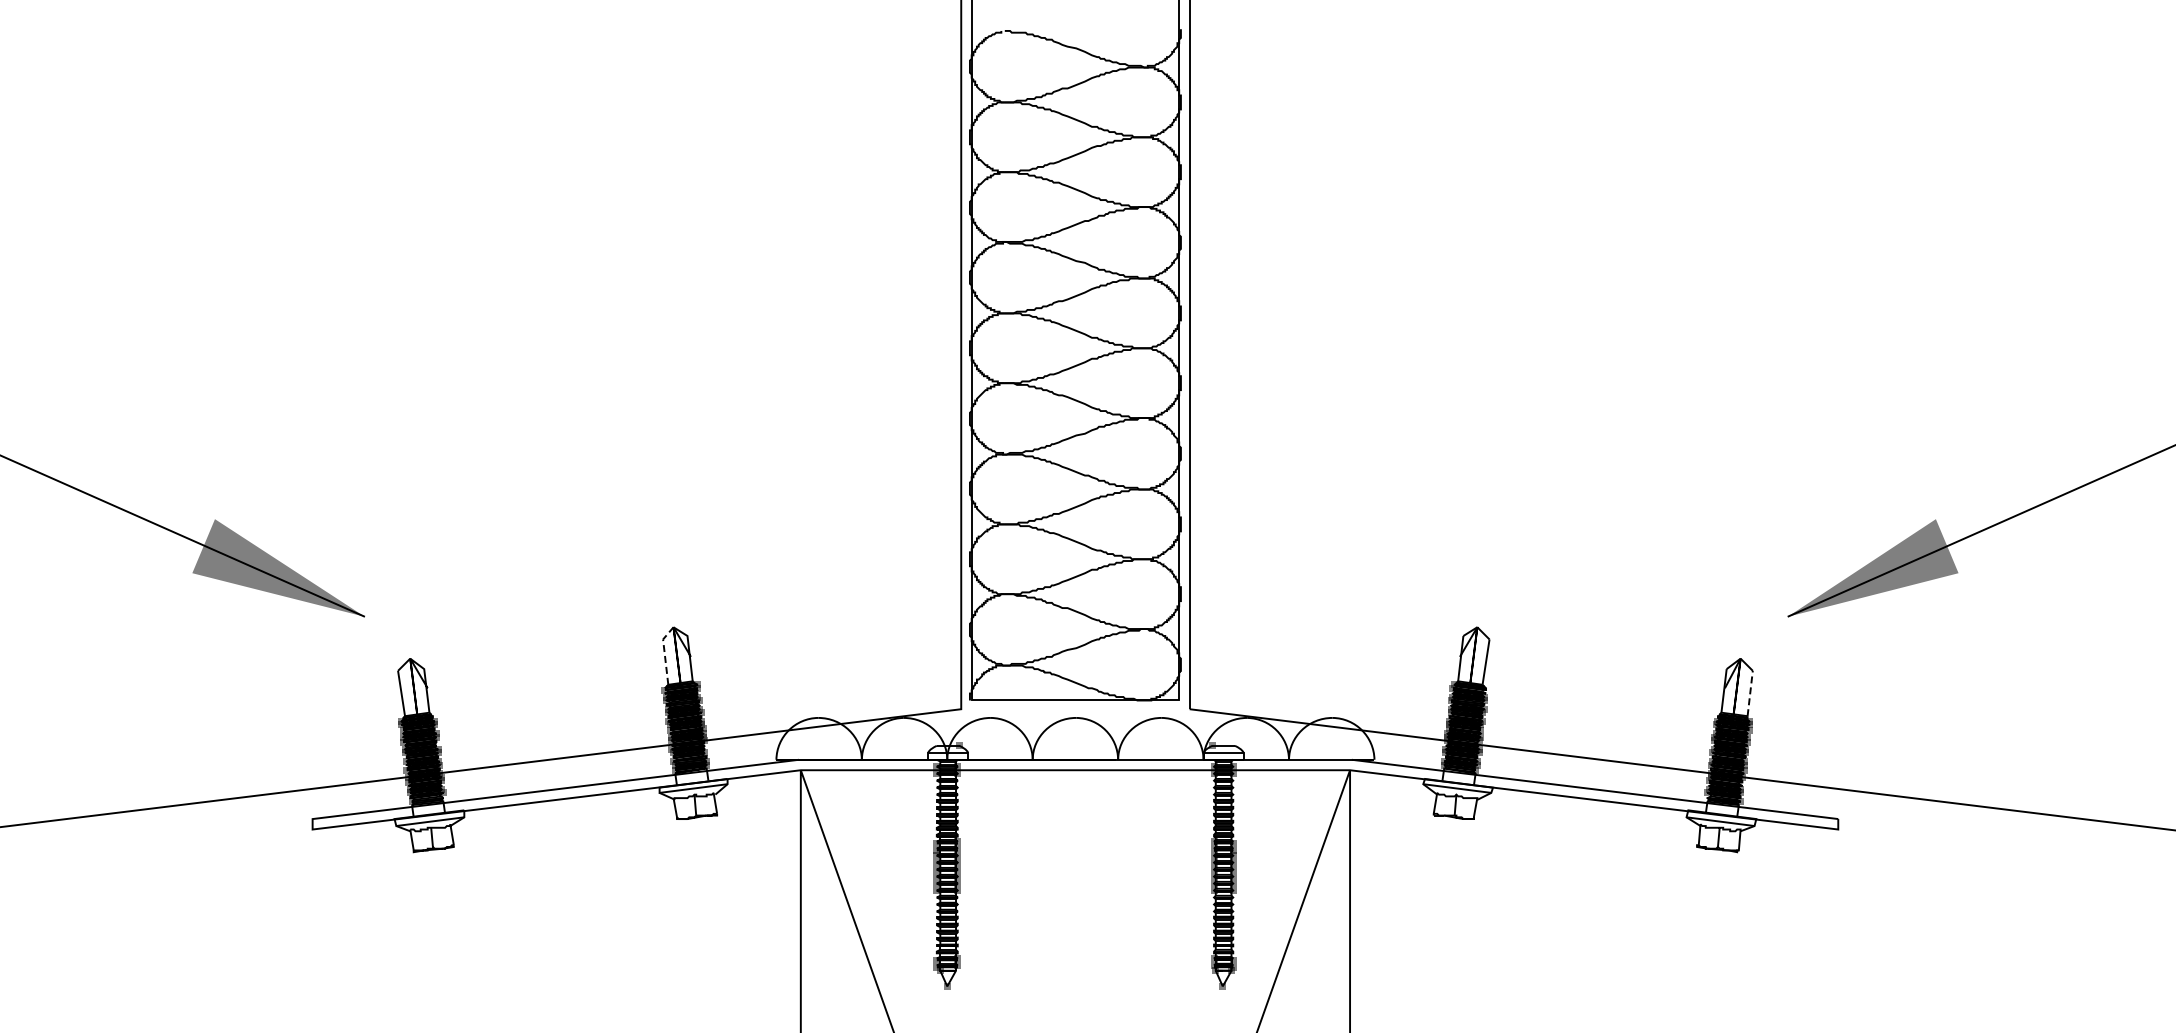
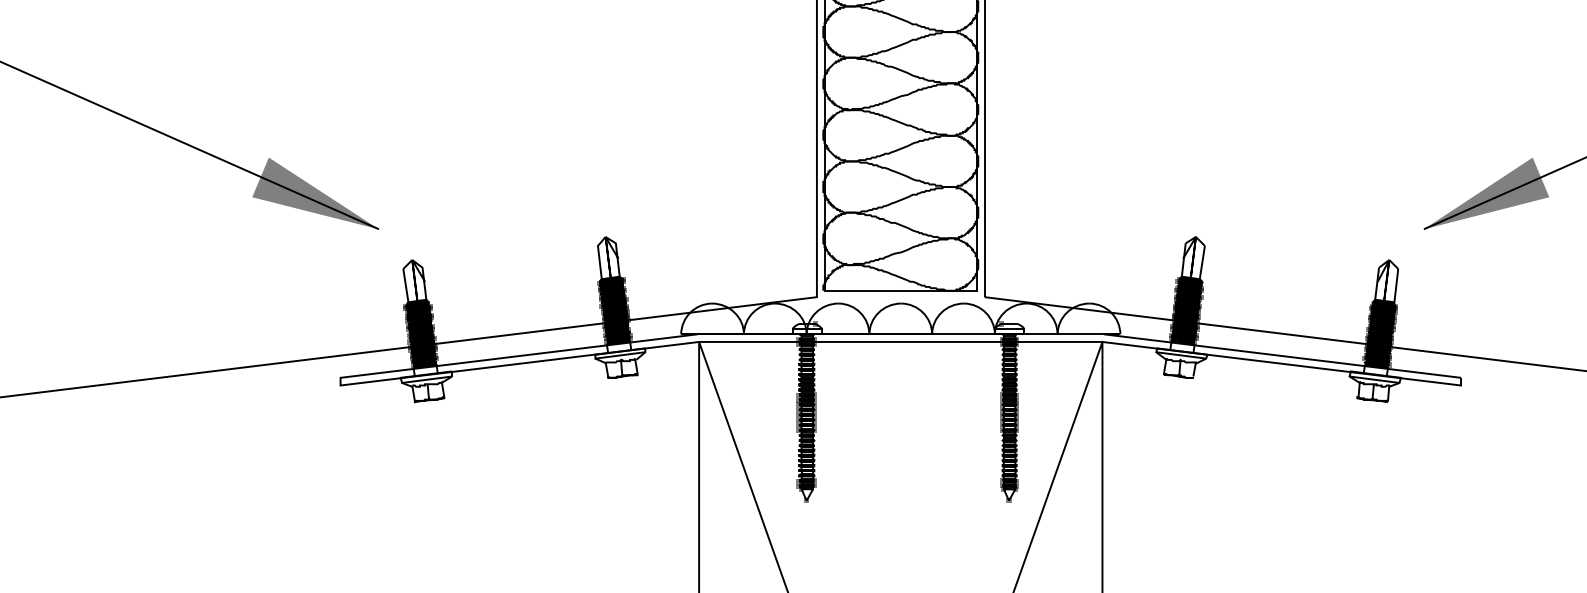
line: (664, 653) -> (598, 256), dashed -> solid
line: (1750, 693) -> (1396, 285), dashed -> solid

